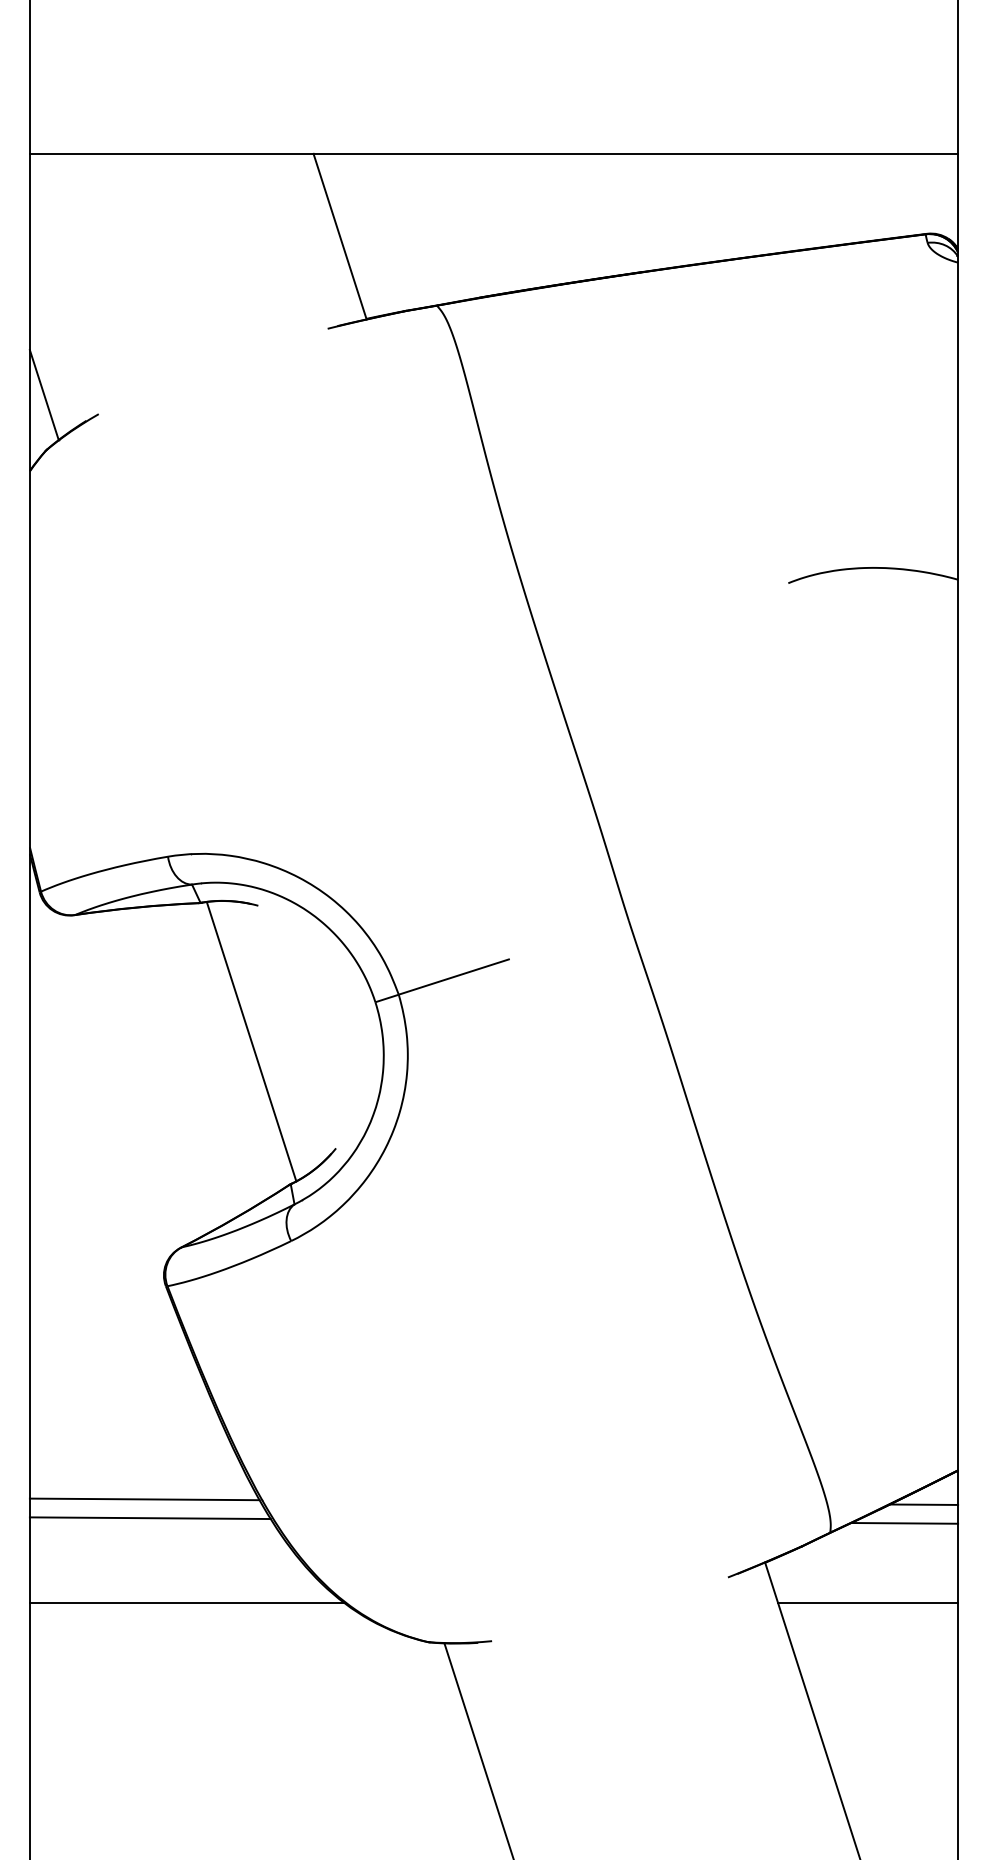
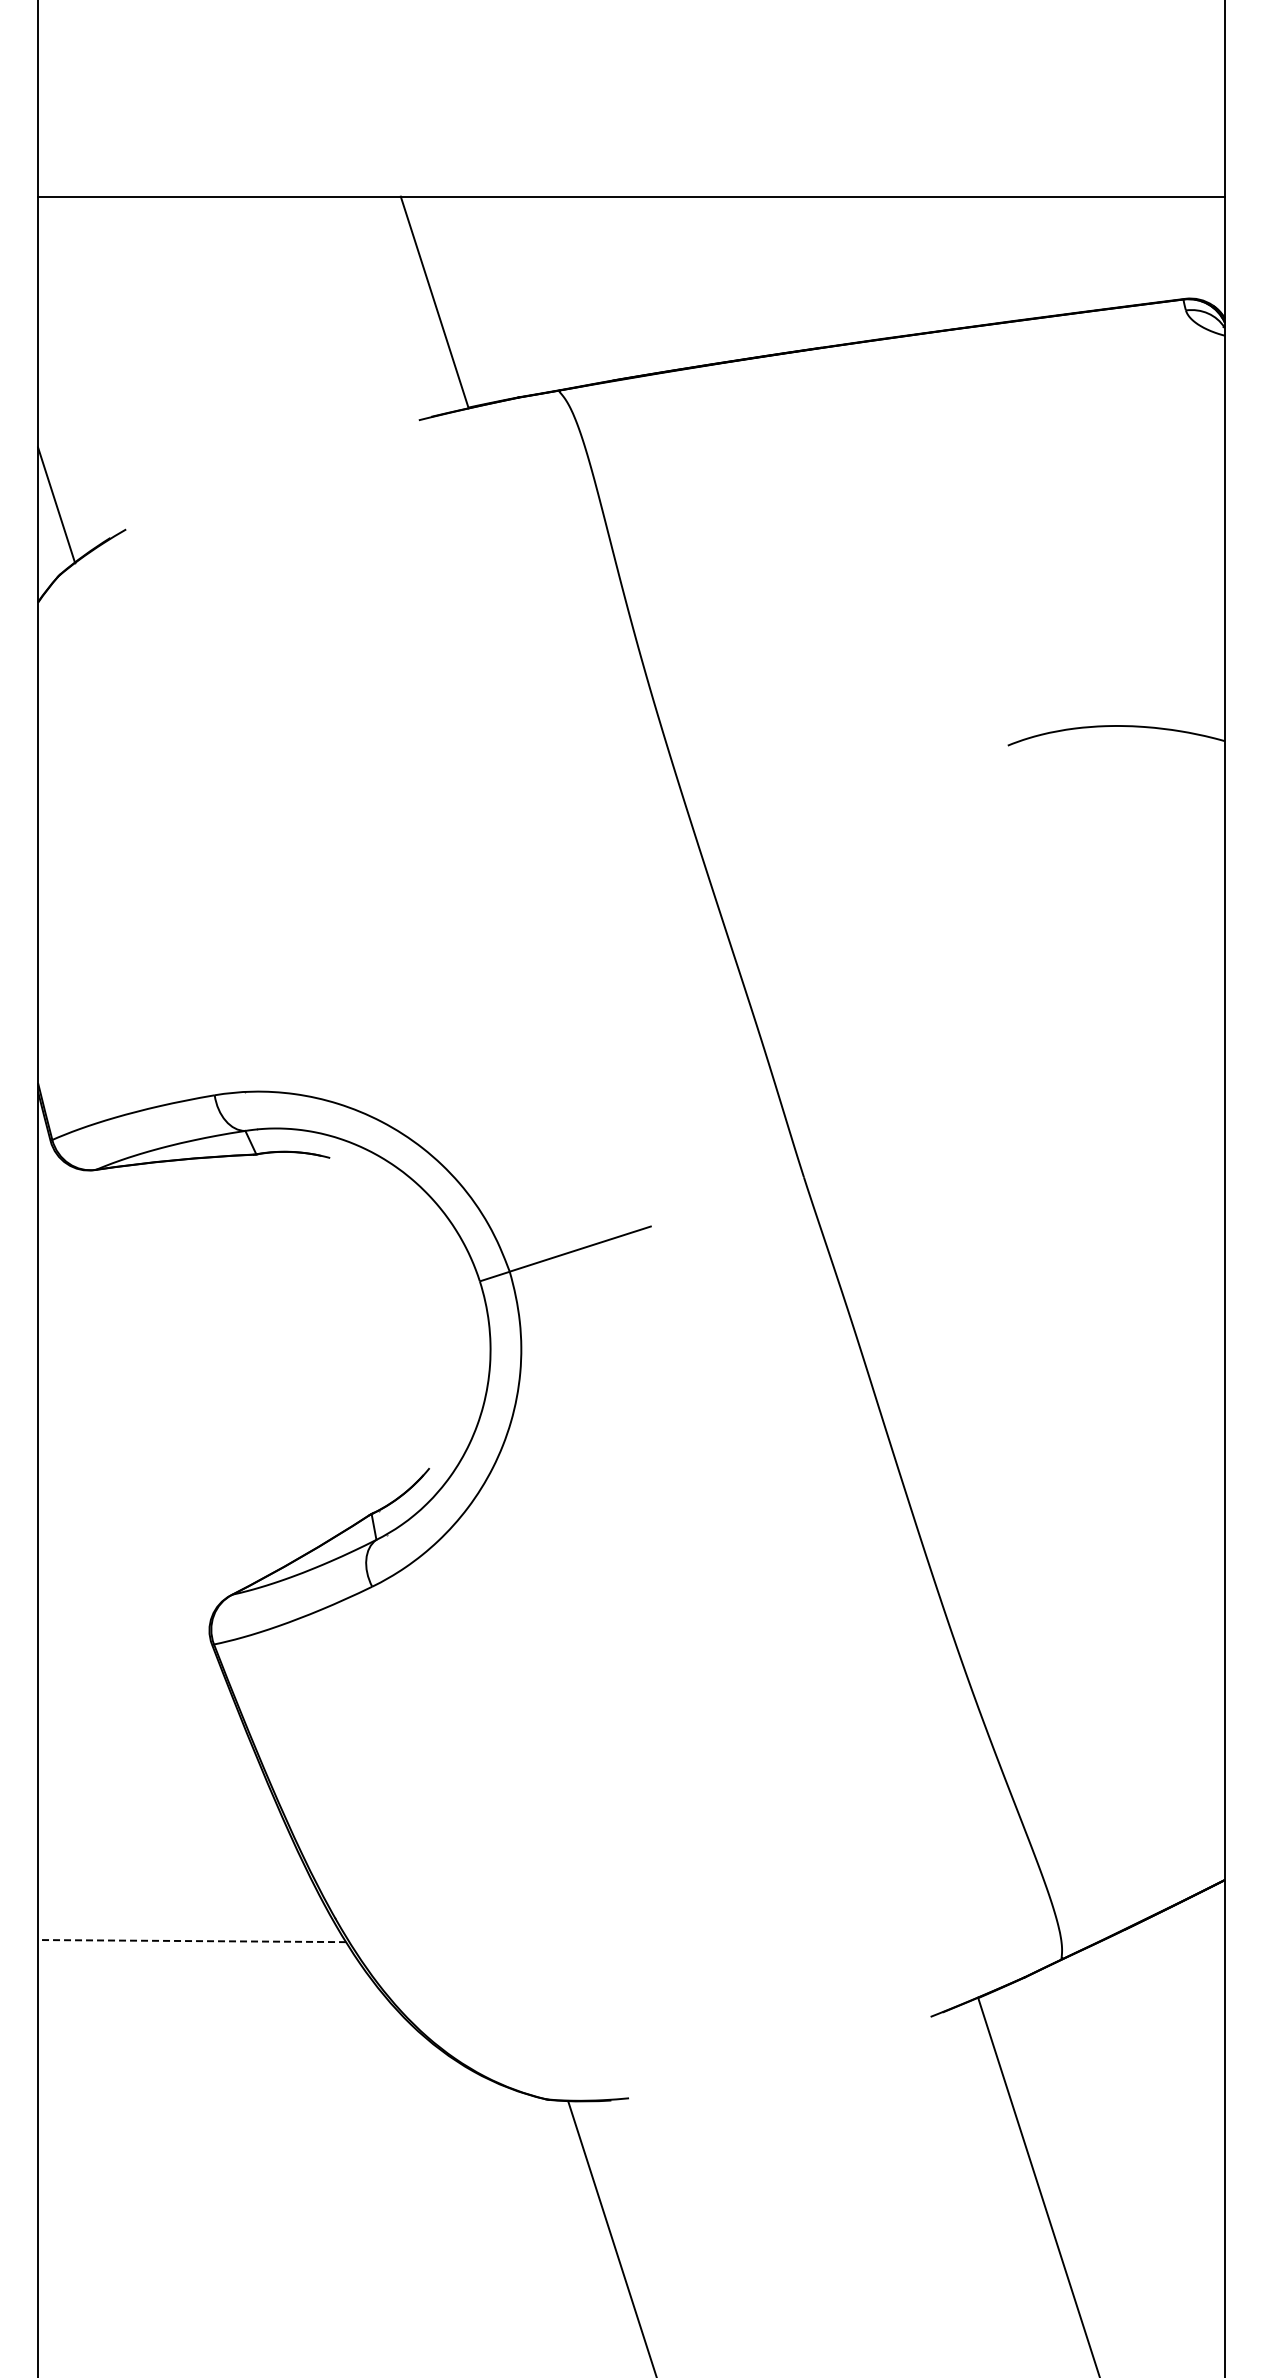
line: (251, 1041) -> (321, 1331), removed
line: (144, 1499) -> (184, 1917), removed
line: (923, 1504) -> (1180, 1923), removed
line: (150, 1518) -> (192, 1941), solid -> dashed
line: (904, 1523) -> (1156, 1947), removed
line: (187, 1602) -> (239, 2049), removed
line: (867, 1602) -> (1109, 2049), removed

